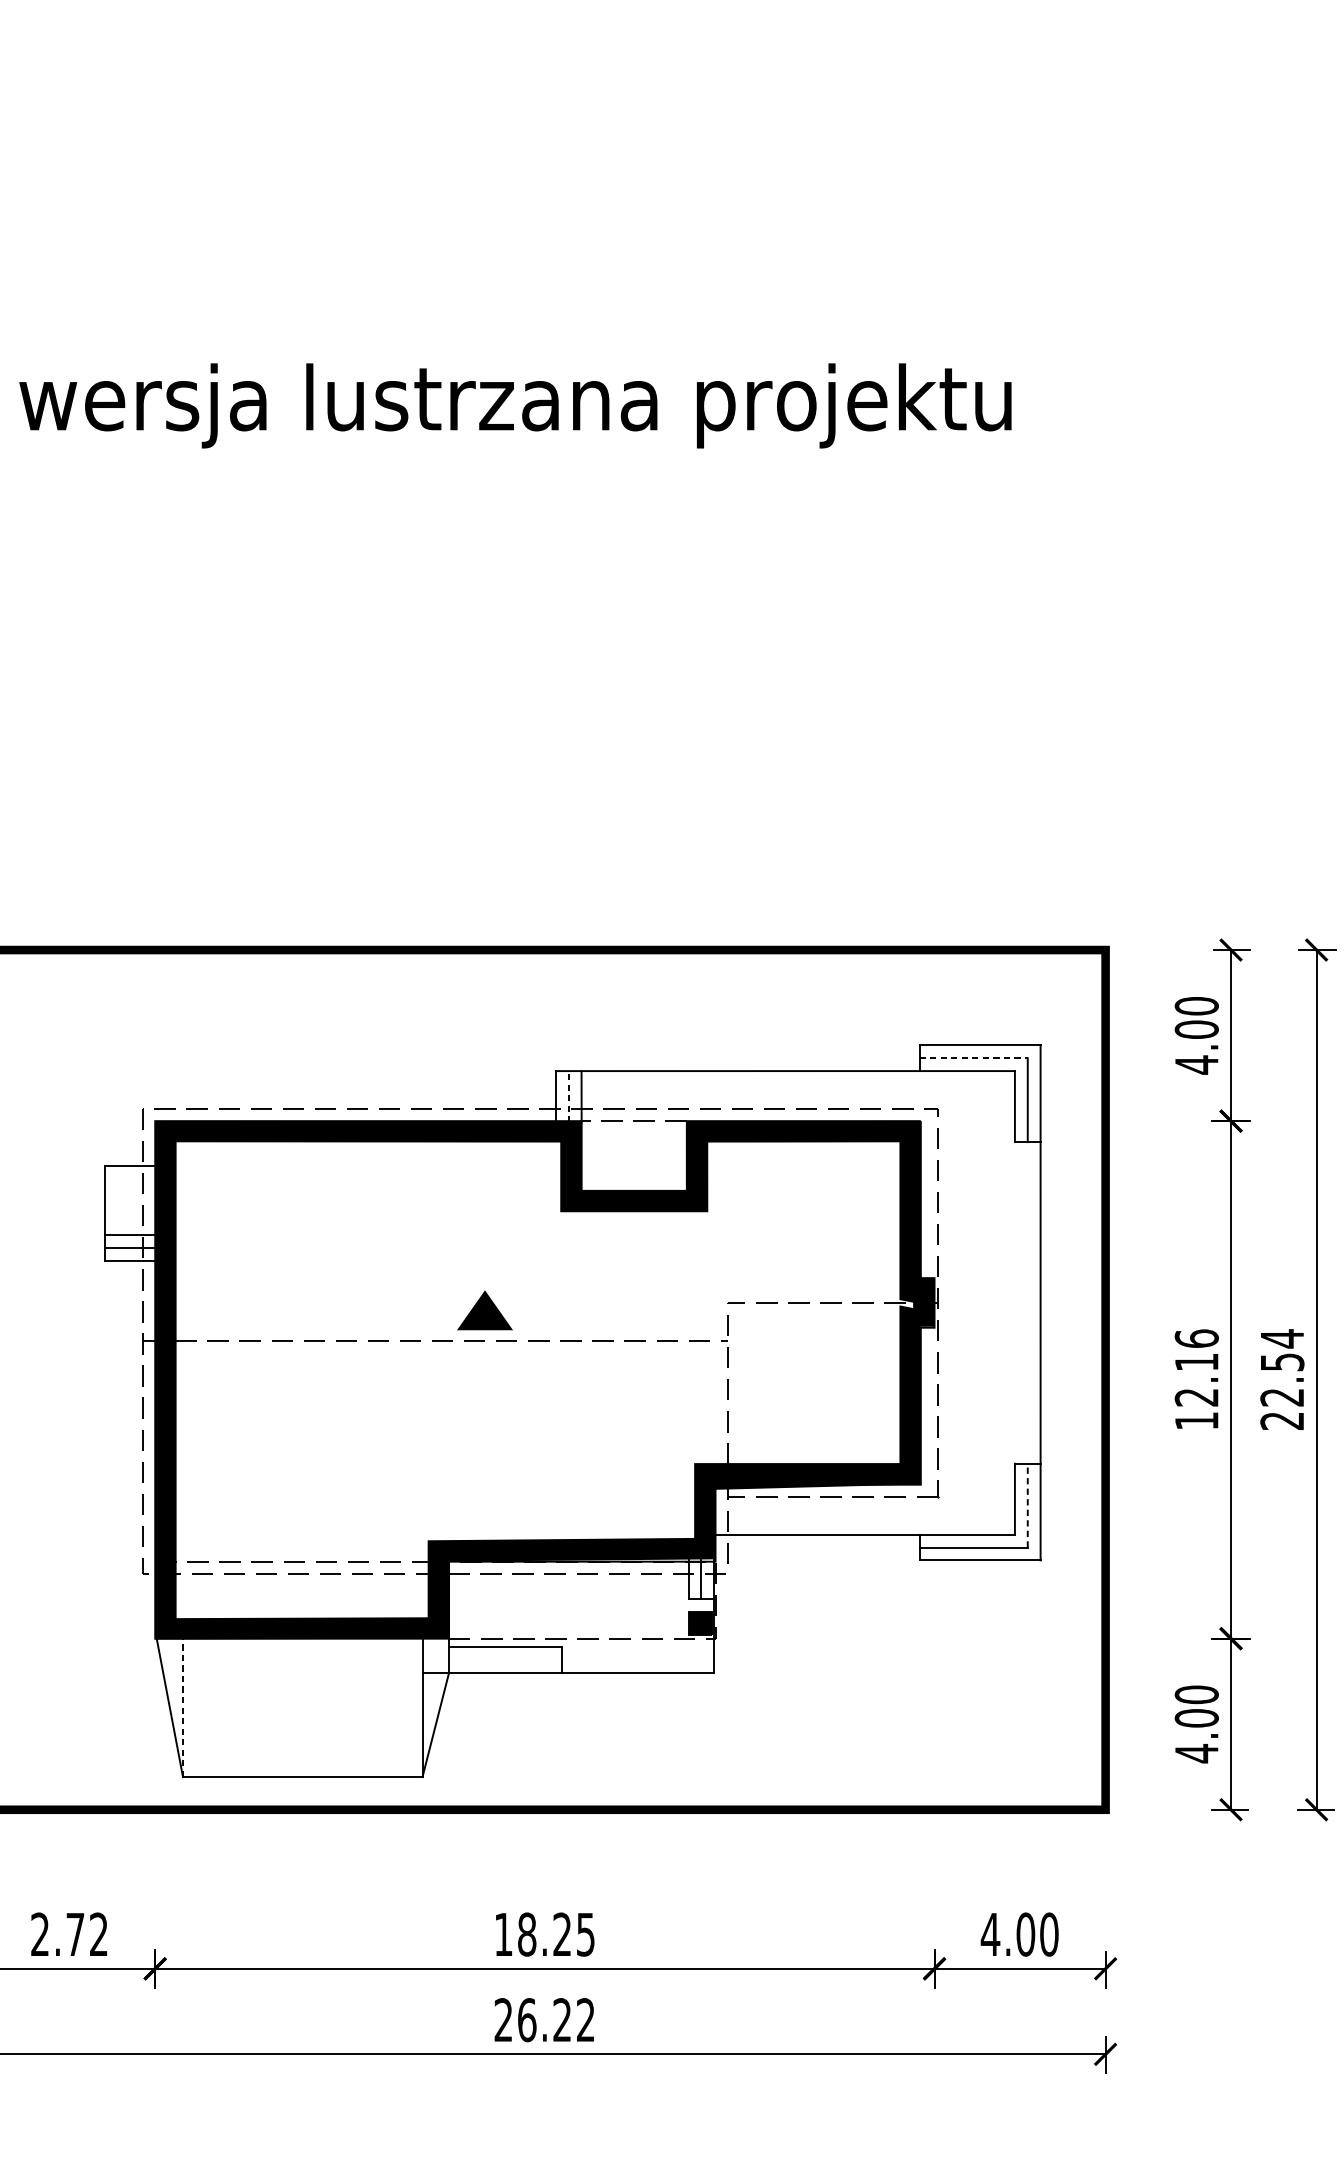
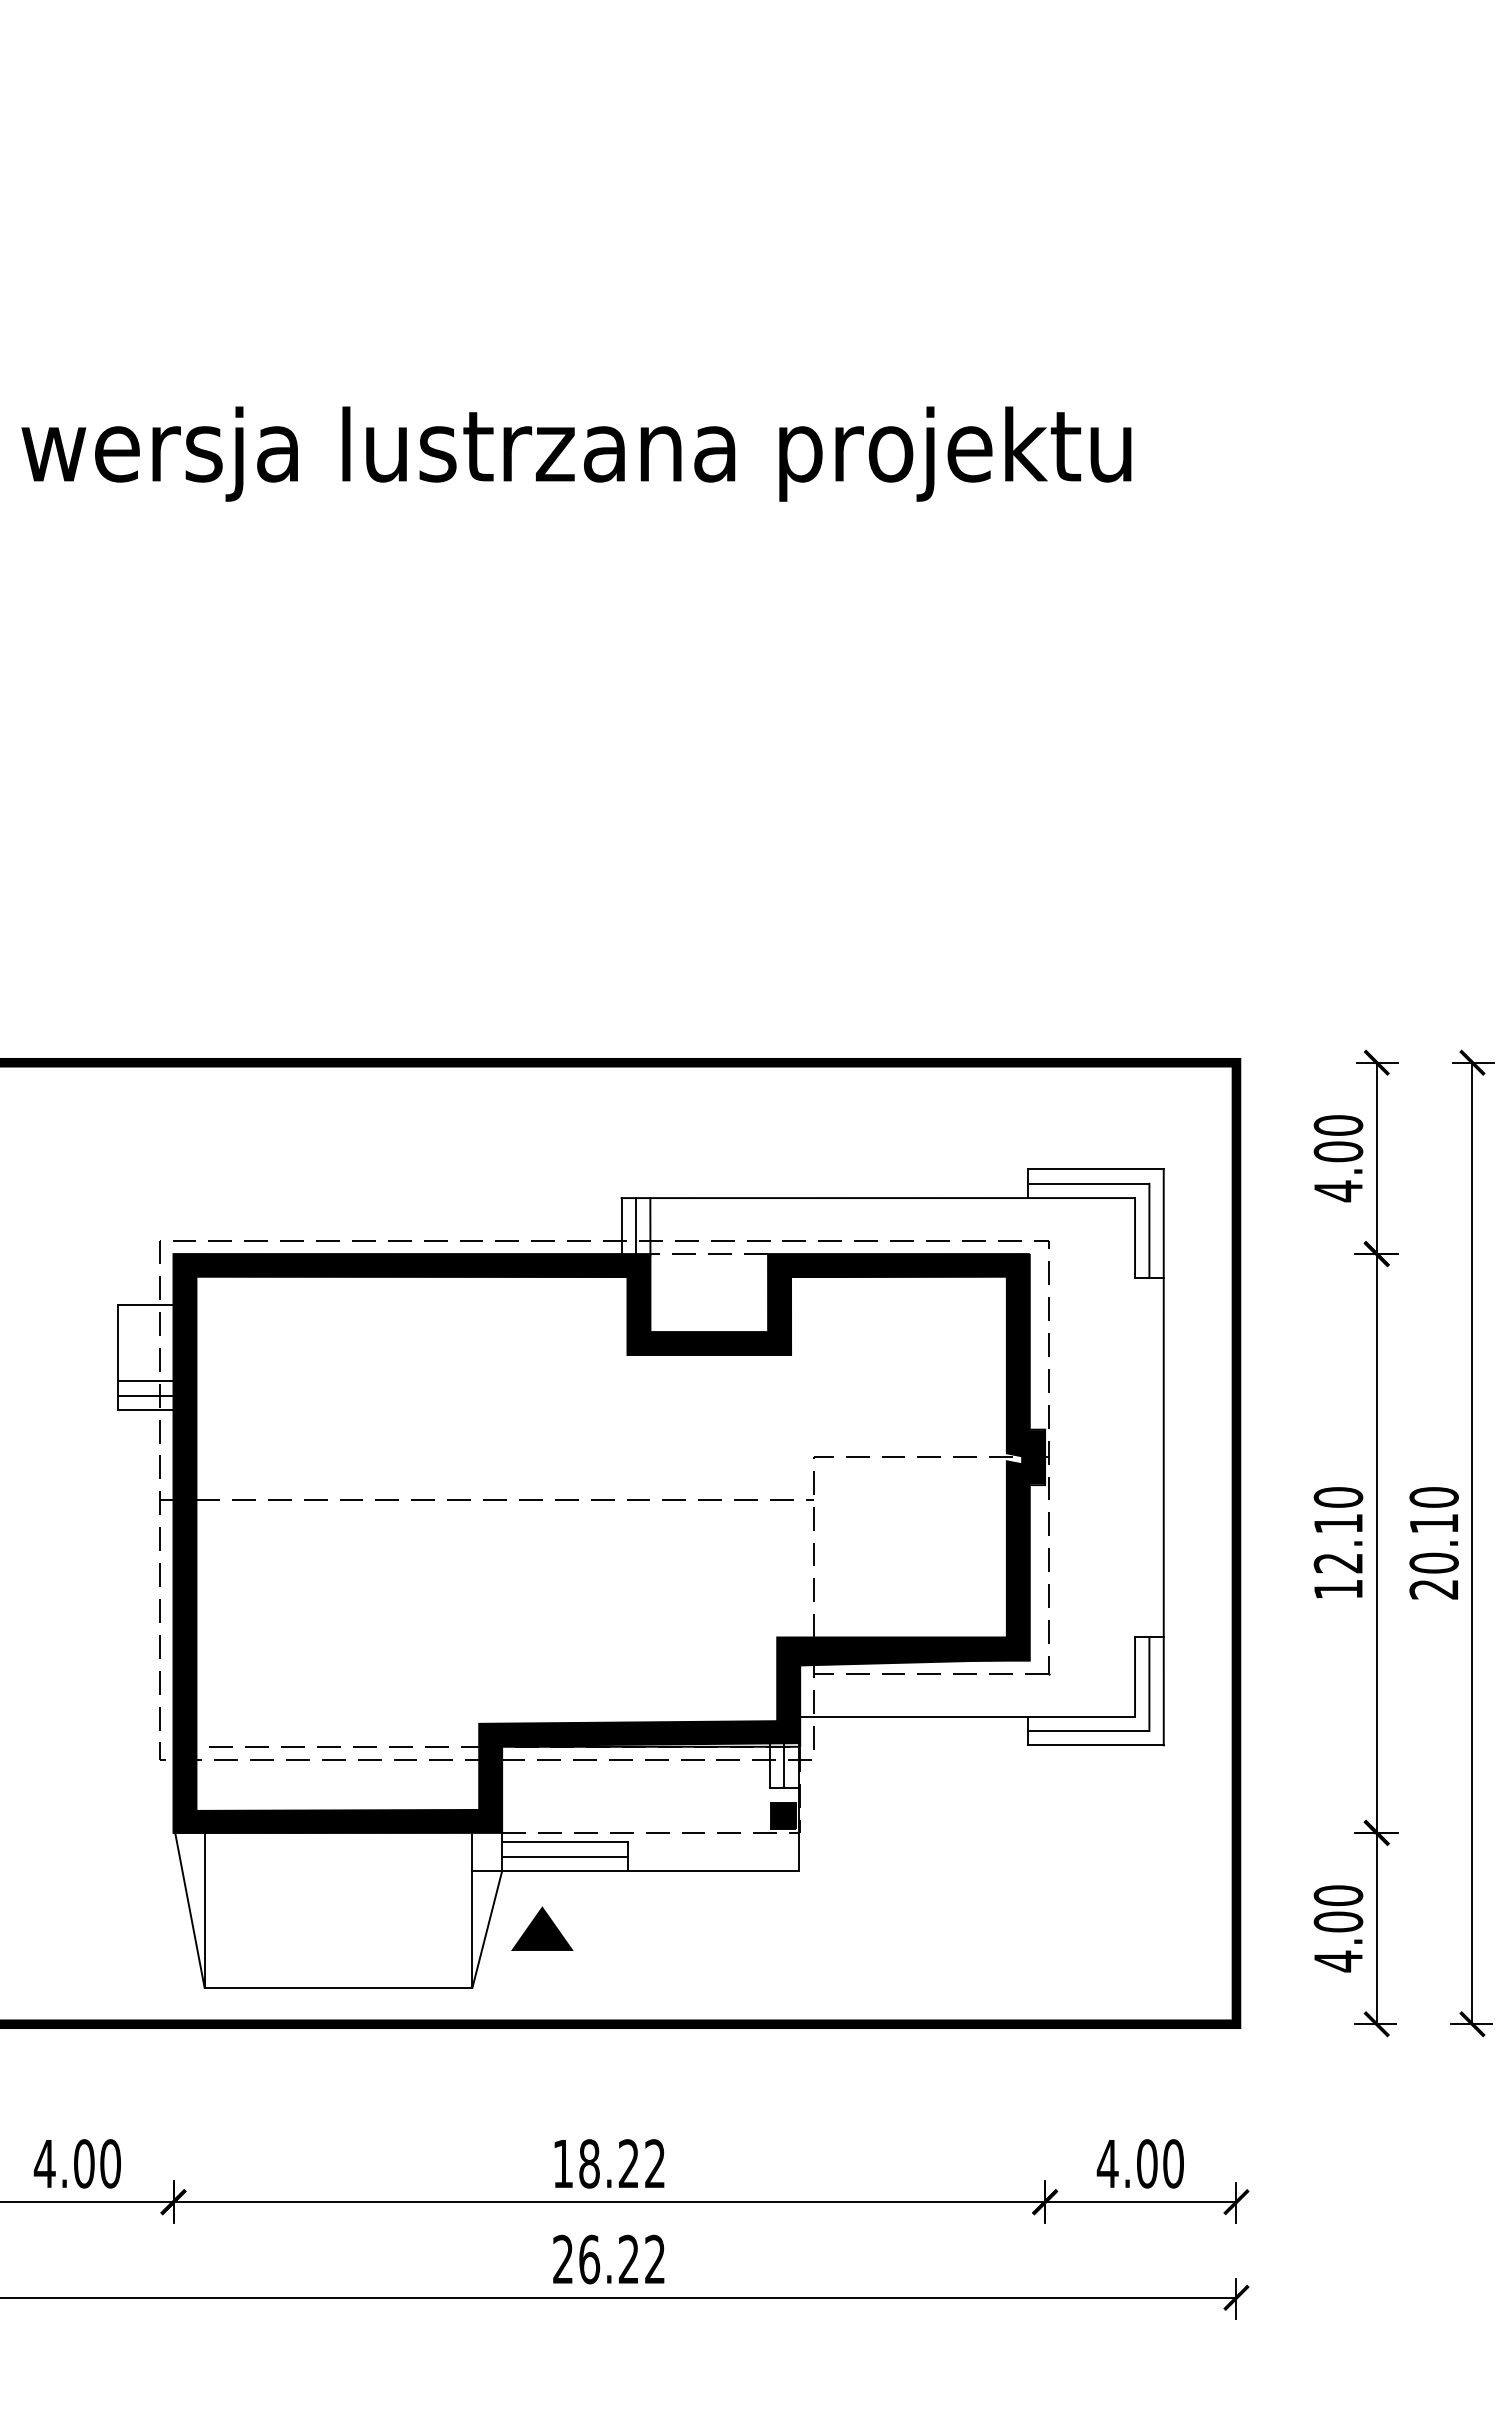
line: (973, 1058) -> (1088, 1183), dashed -> solid
line: (568, 1096) -> (635, 1226), dashed -> solid
part: (485, 1310) -> (542, 1928), moved
text: (1196, 1338) -> (1338, 1497), 12.16 -> 12.10
text: (1281, 1367) -> (1433, 1529), 22.54 -> 20.10
line: (1027, 1505) -> (1149, 1684), dashed -> solid
line: (505, 1659) -> (565, 1856), added
line: (182, 1707) -> (204, 1909), dashed -> solid
text: (68, 1934) -> (76, 2163), 2.72 -> 4.00
text: (585, 1934) -> (654, 2163), 18.25 -> 18.22

